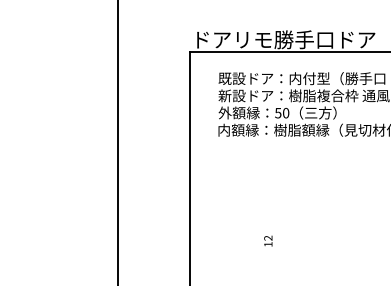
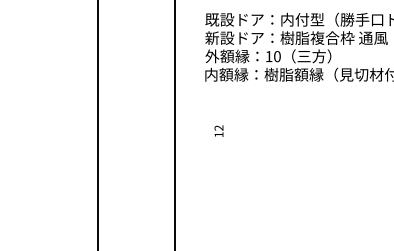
text: (278, 113) -> (269, 56), 50 -> 10
text: (268, 240) -> (219, 130), moved

